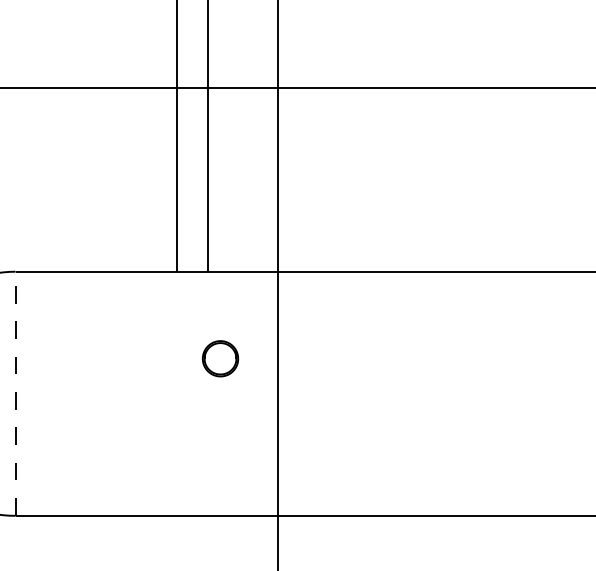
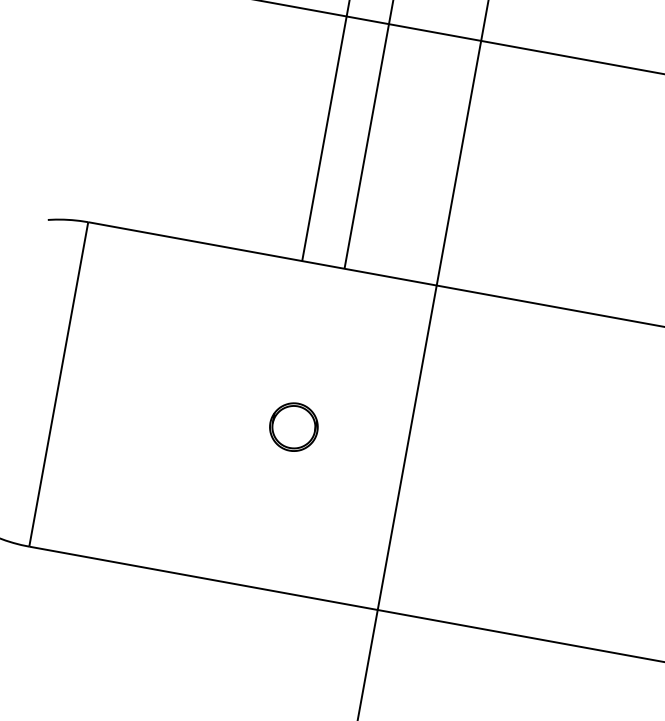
part: (220, 358) -> (293, 426), moved
line: (15, 393) -> (58, 384), dashed -> solid

